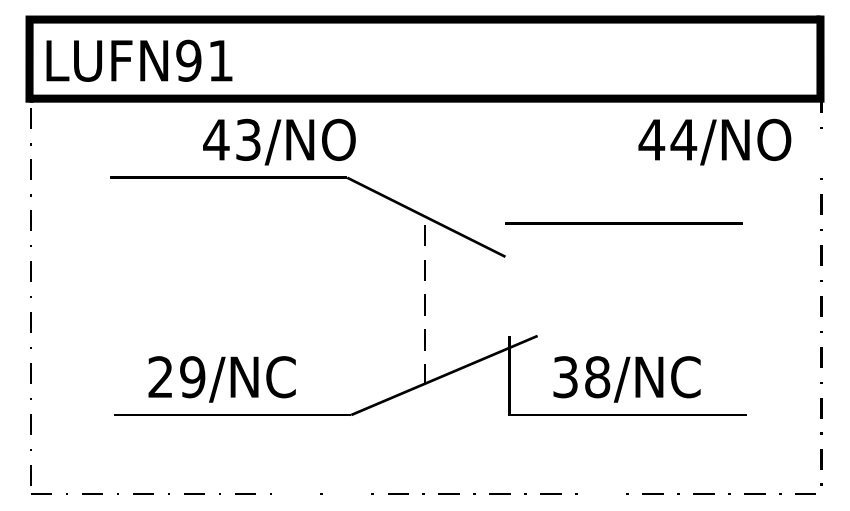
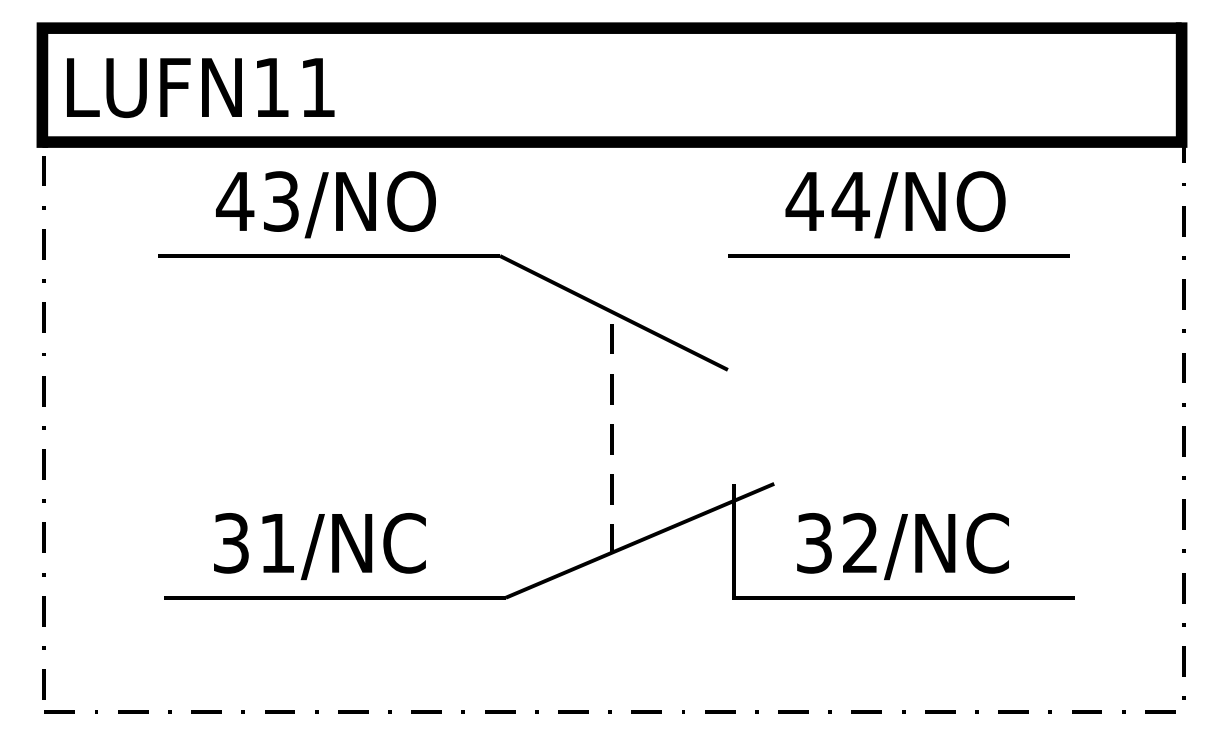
text: (188, 60) -> (271, 87), LUFN91 -> LUFN11
text: (279, 141) -> (326, 203), moved
text: (714, 141) -> (895, 203), moved
line: (821, 153) -> (1183, 221), added
line: (623, 223) -> (897, 255), moved
text: (176, 377) -> (254, 543), 29/NC -> 31/NC
text: (597, 377) -> (860, 543), 38/NC -> 32/NC
line: (296, 493) -> (426, 710), added
line: (347, 493) -> (500, 710), added
line: (601, 493) -> (866, 710), added

